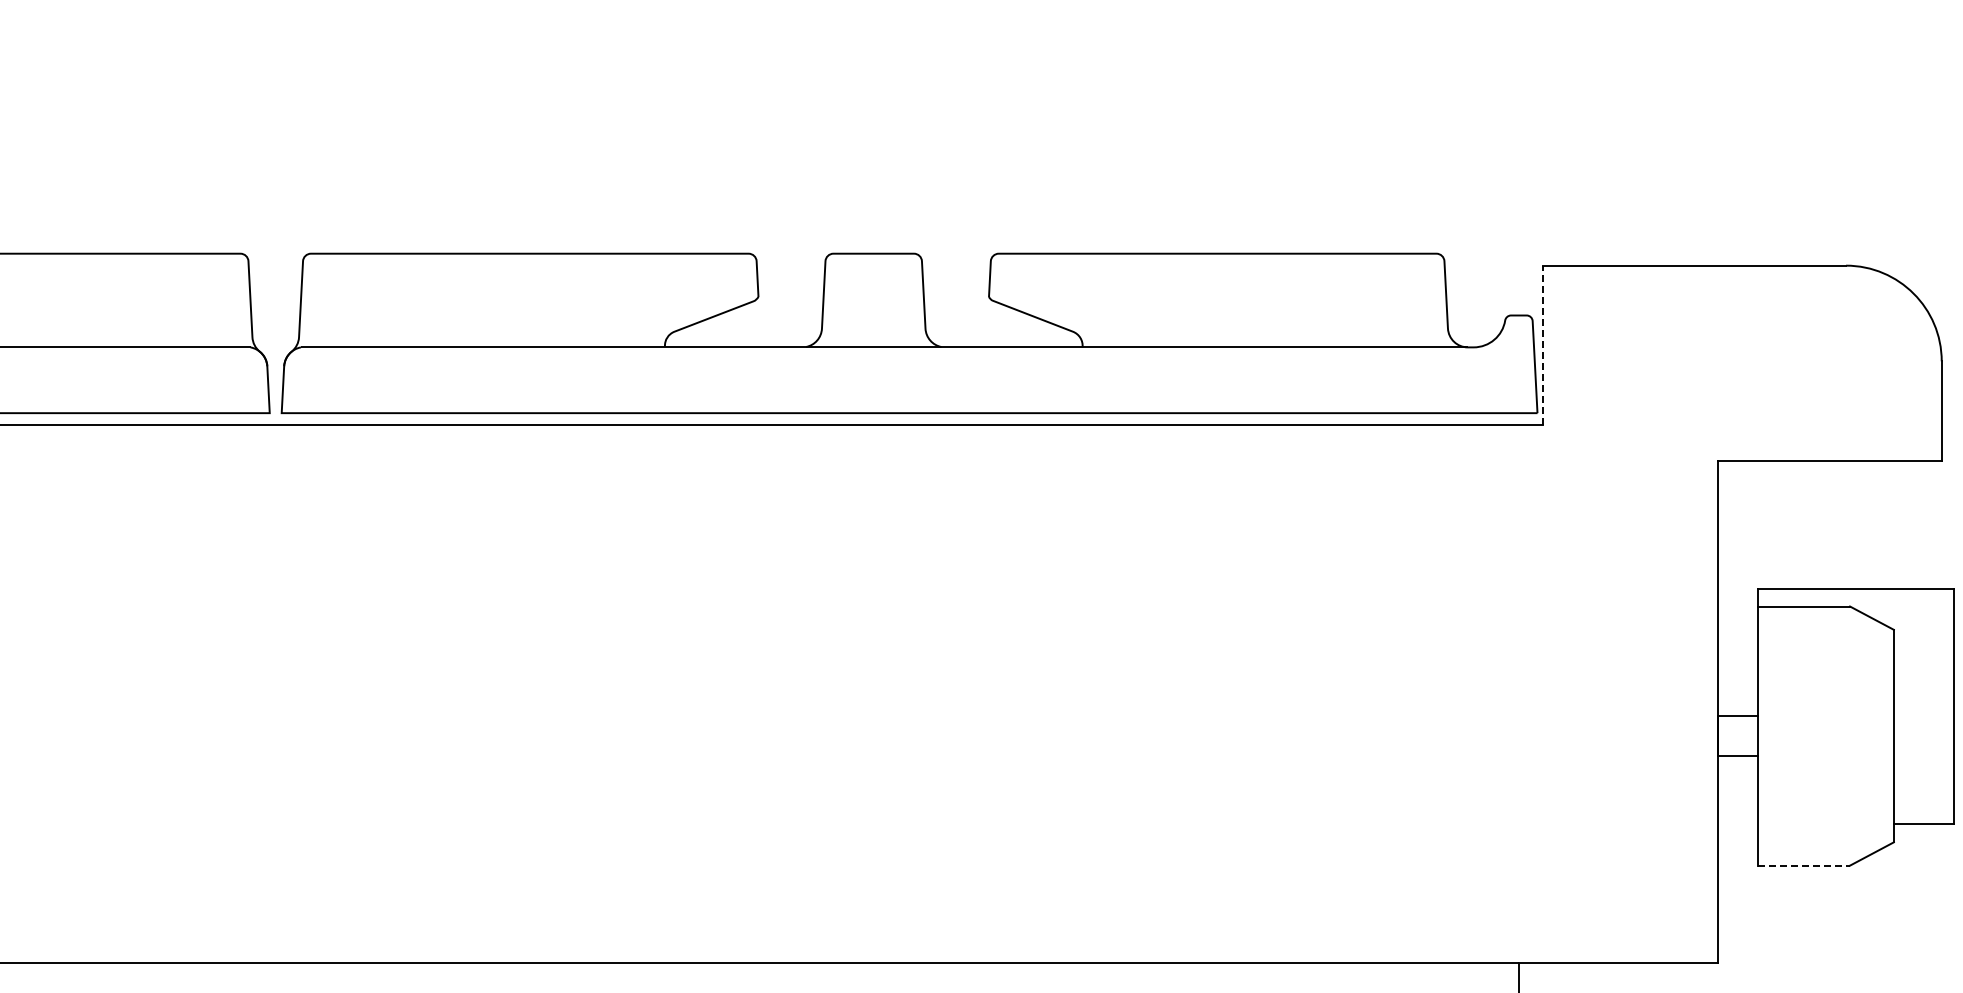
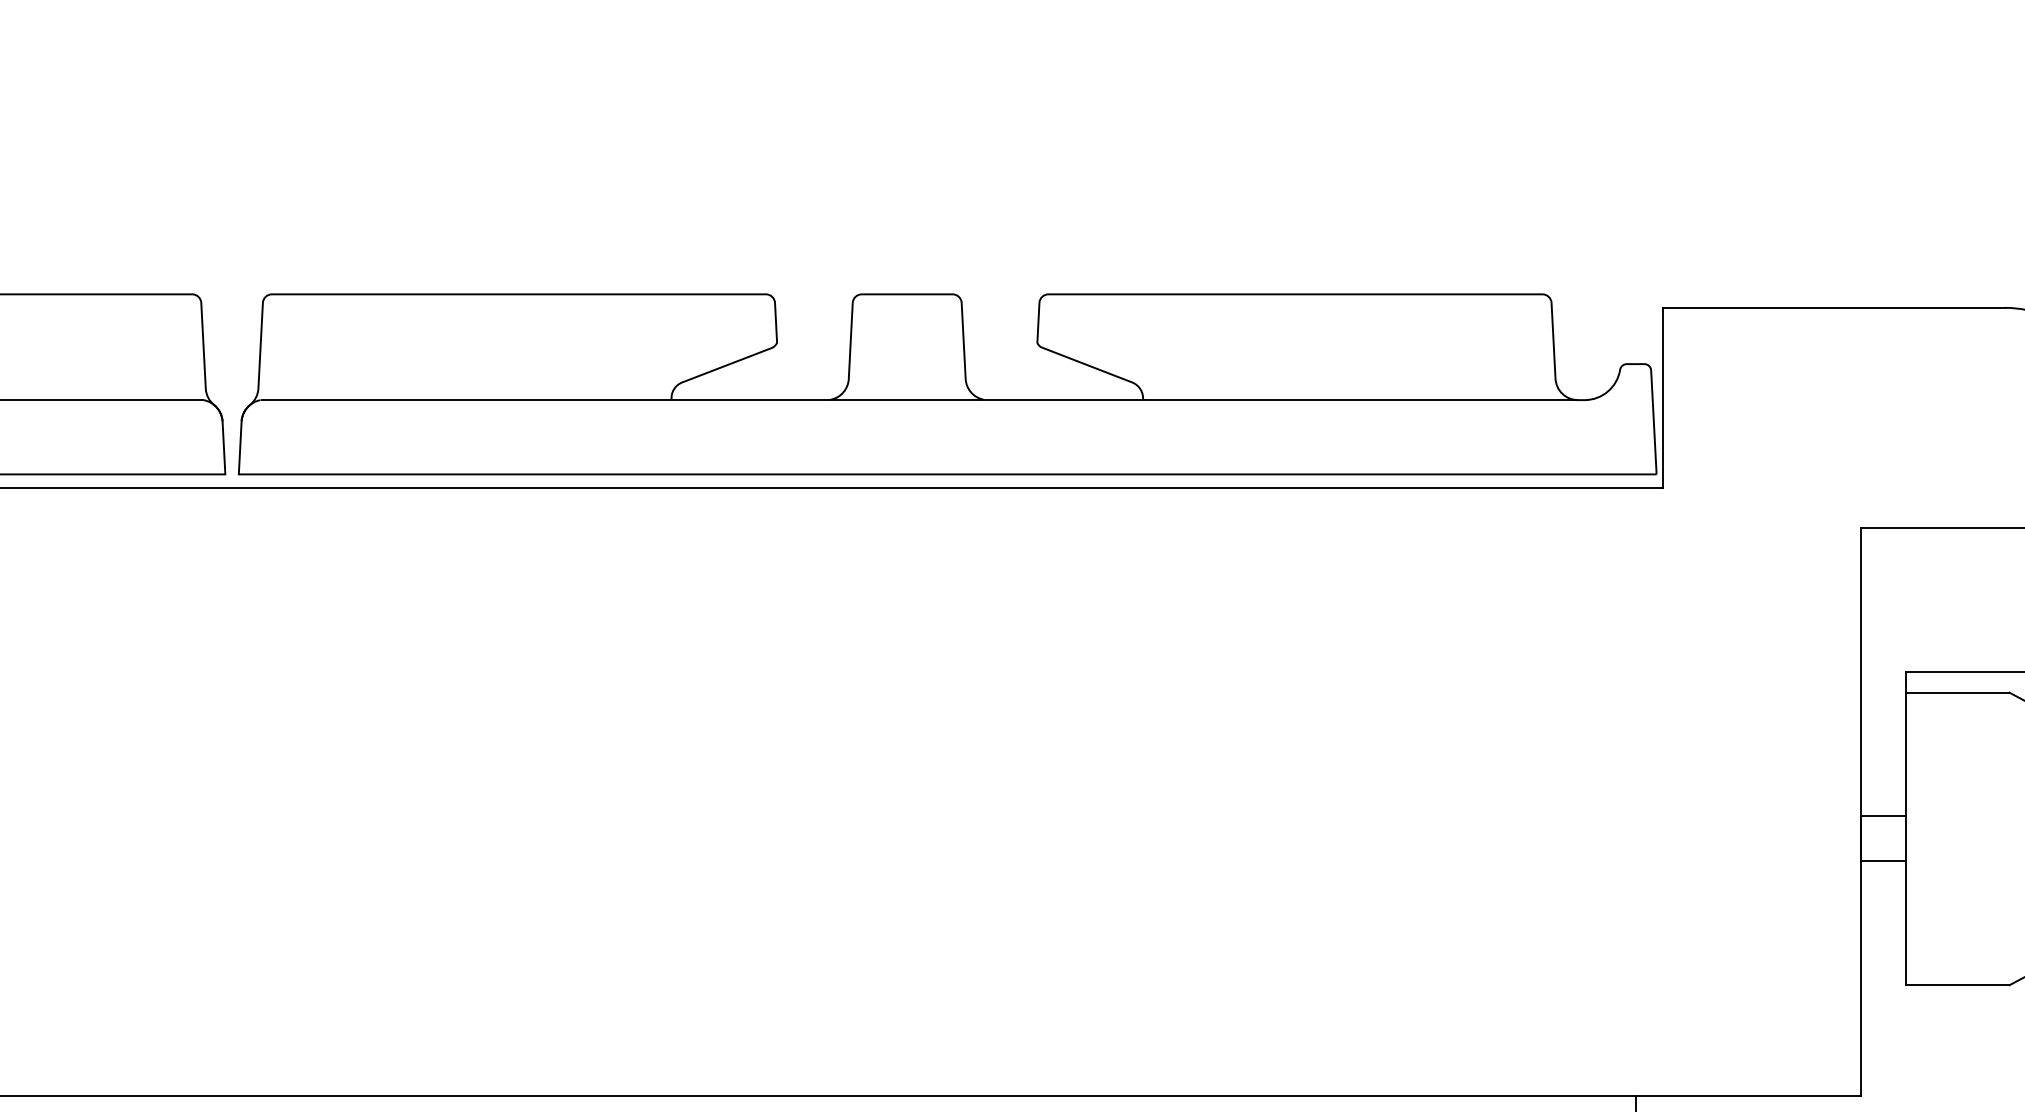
line: (1543, 345) -> (1663, 397), dashed -> solid
line: (1804, 865) -> (1958, 985), dashed -> solid

